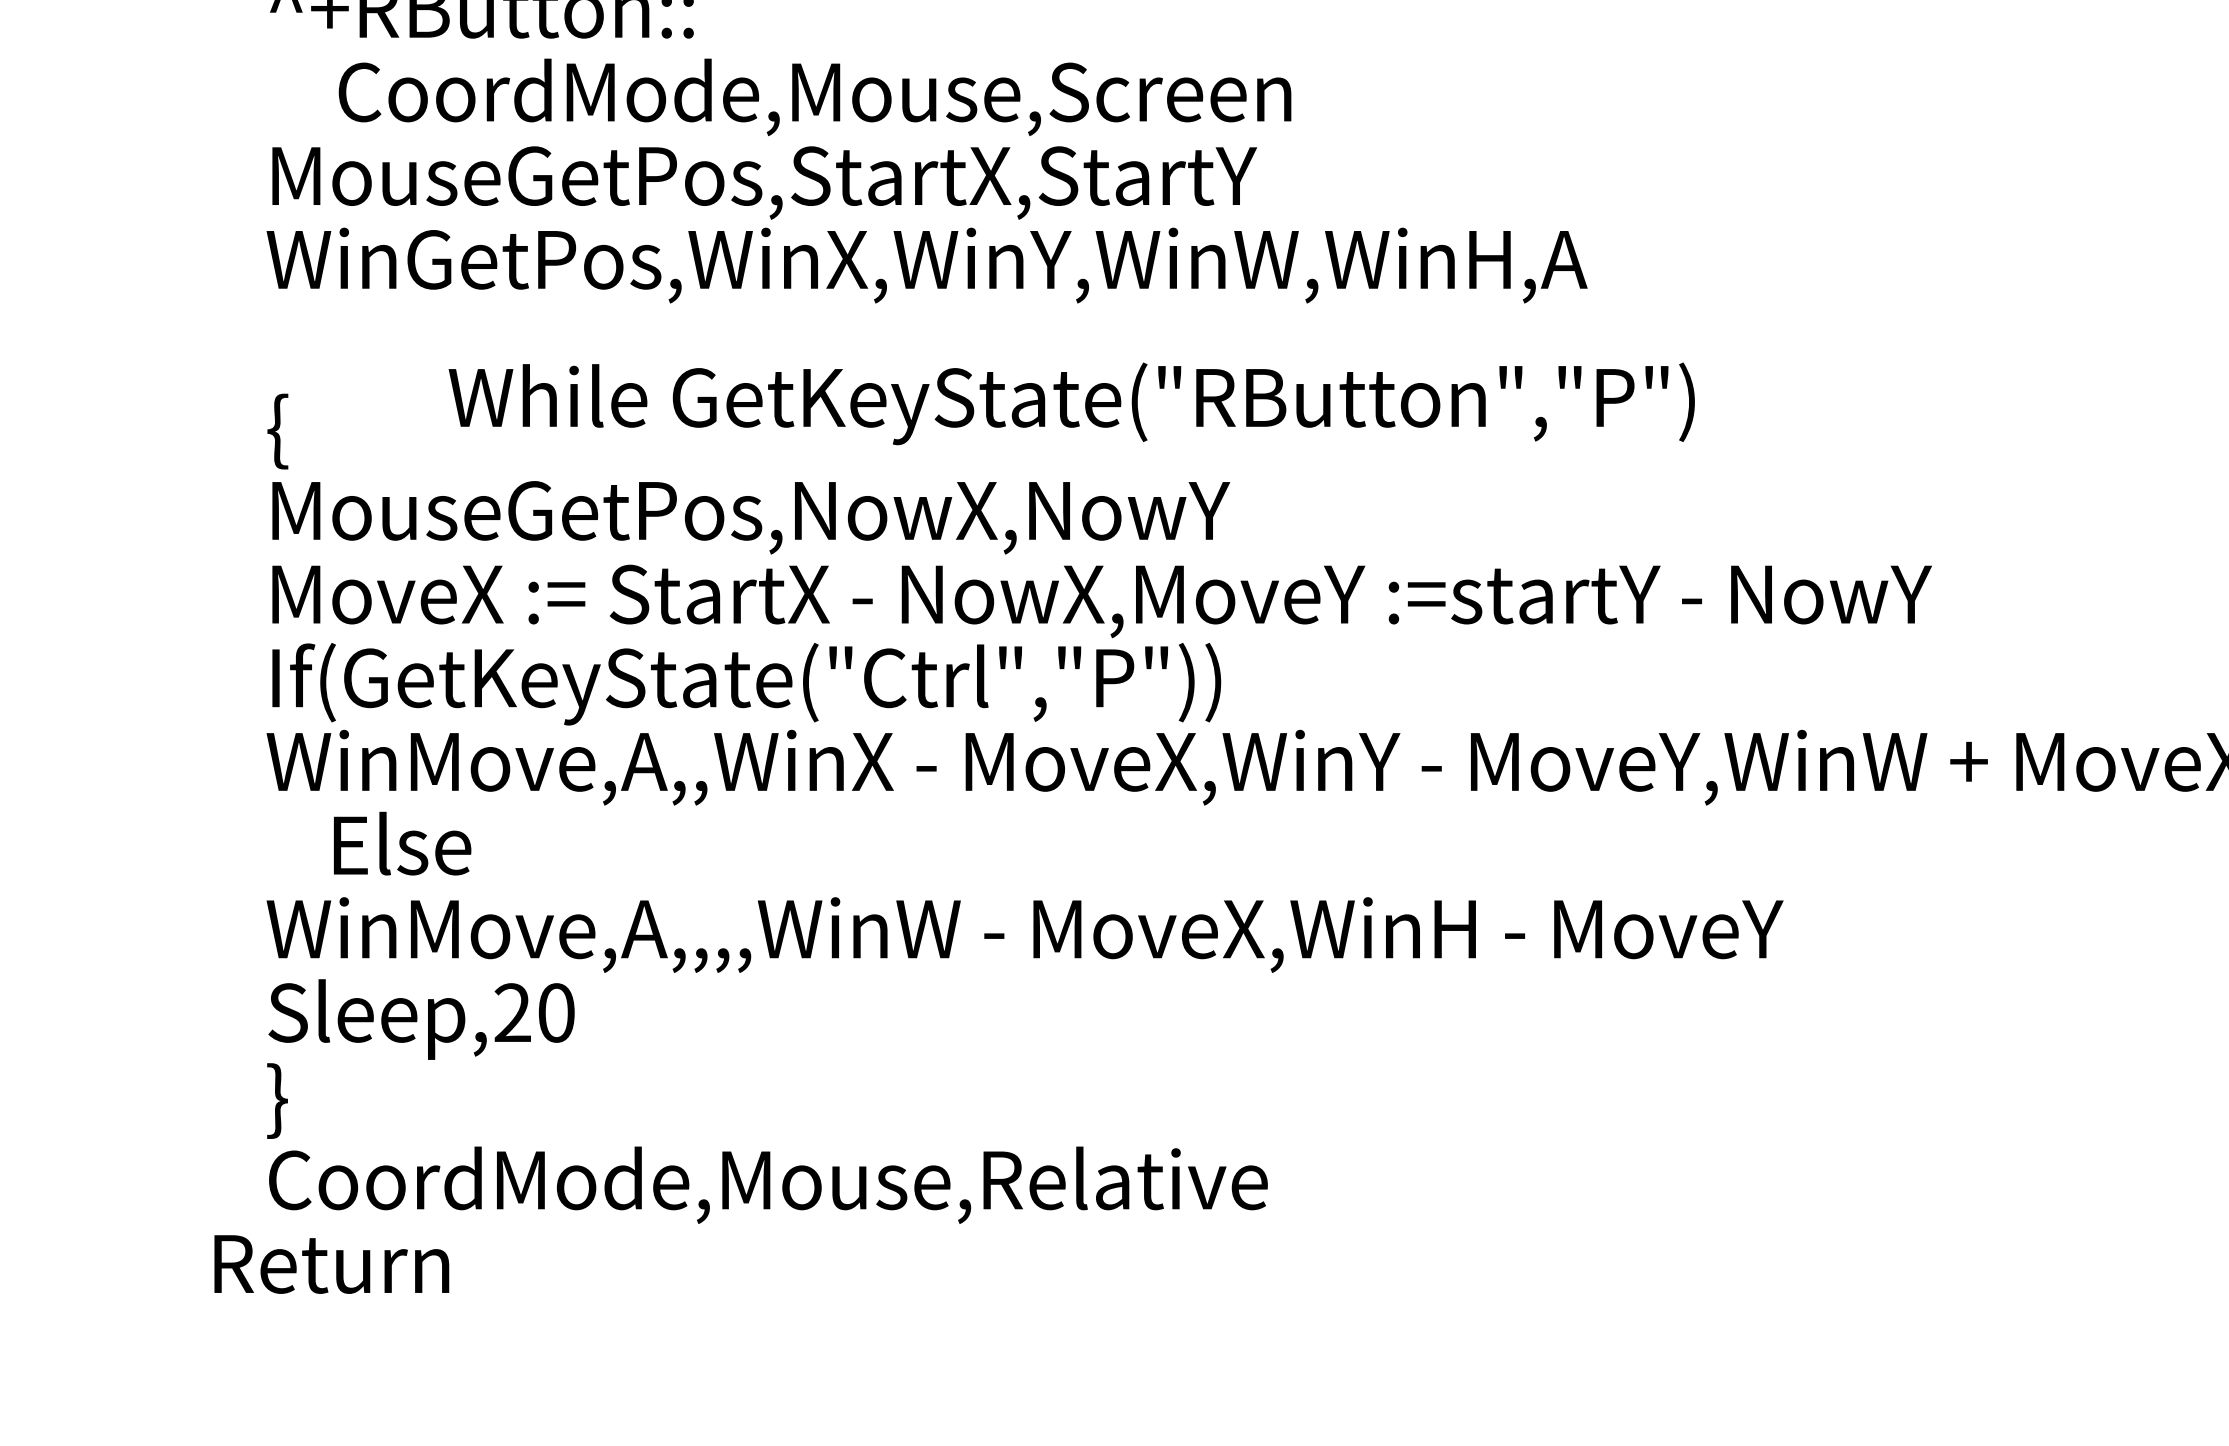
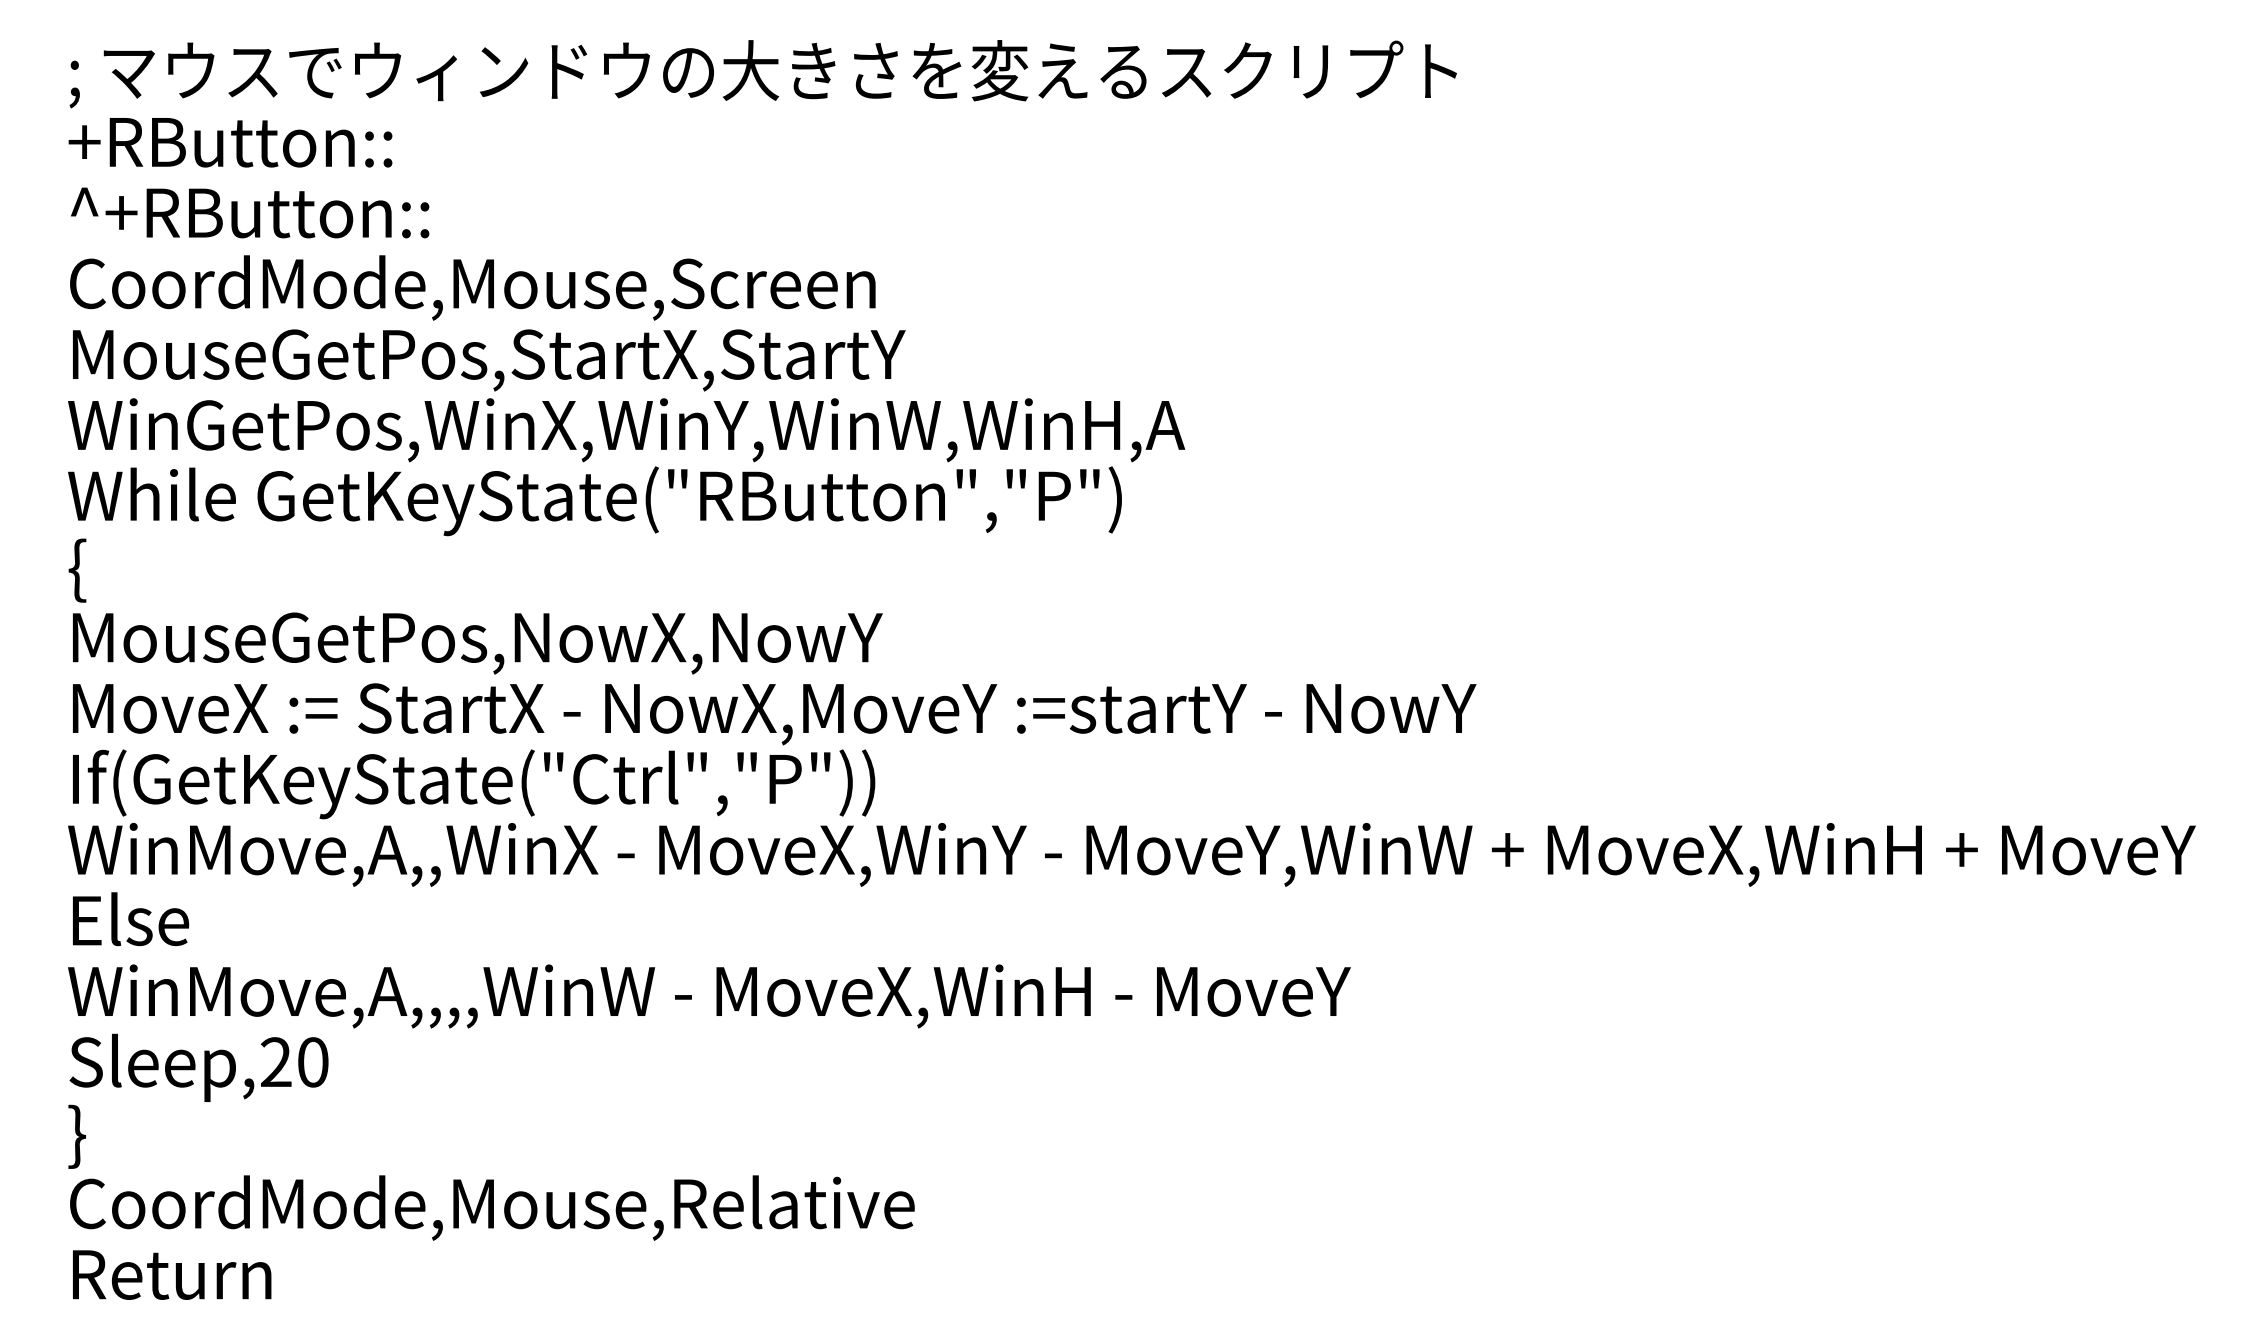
text: (814, 96) -> (472, 287), moved
text: (1071, 404) -> (594, 501), moved
text: (403, 844) -> (131, 919), moved
text: (332, 1263) -> (172, 1274), moved

